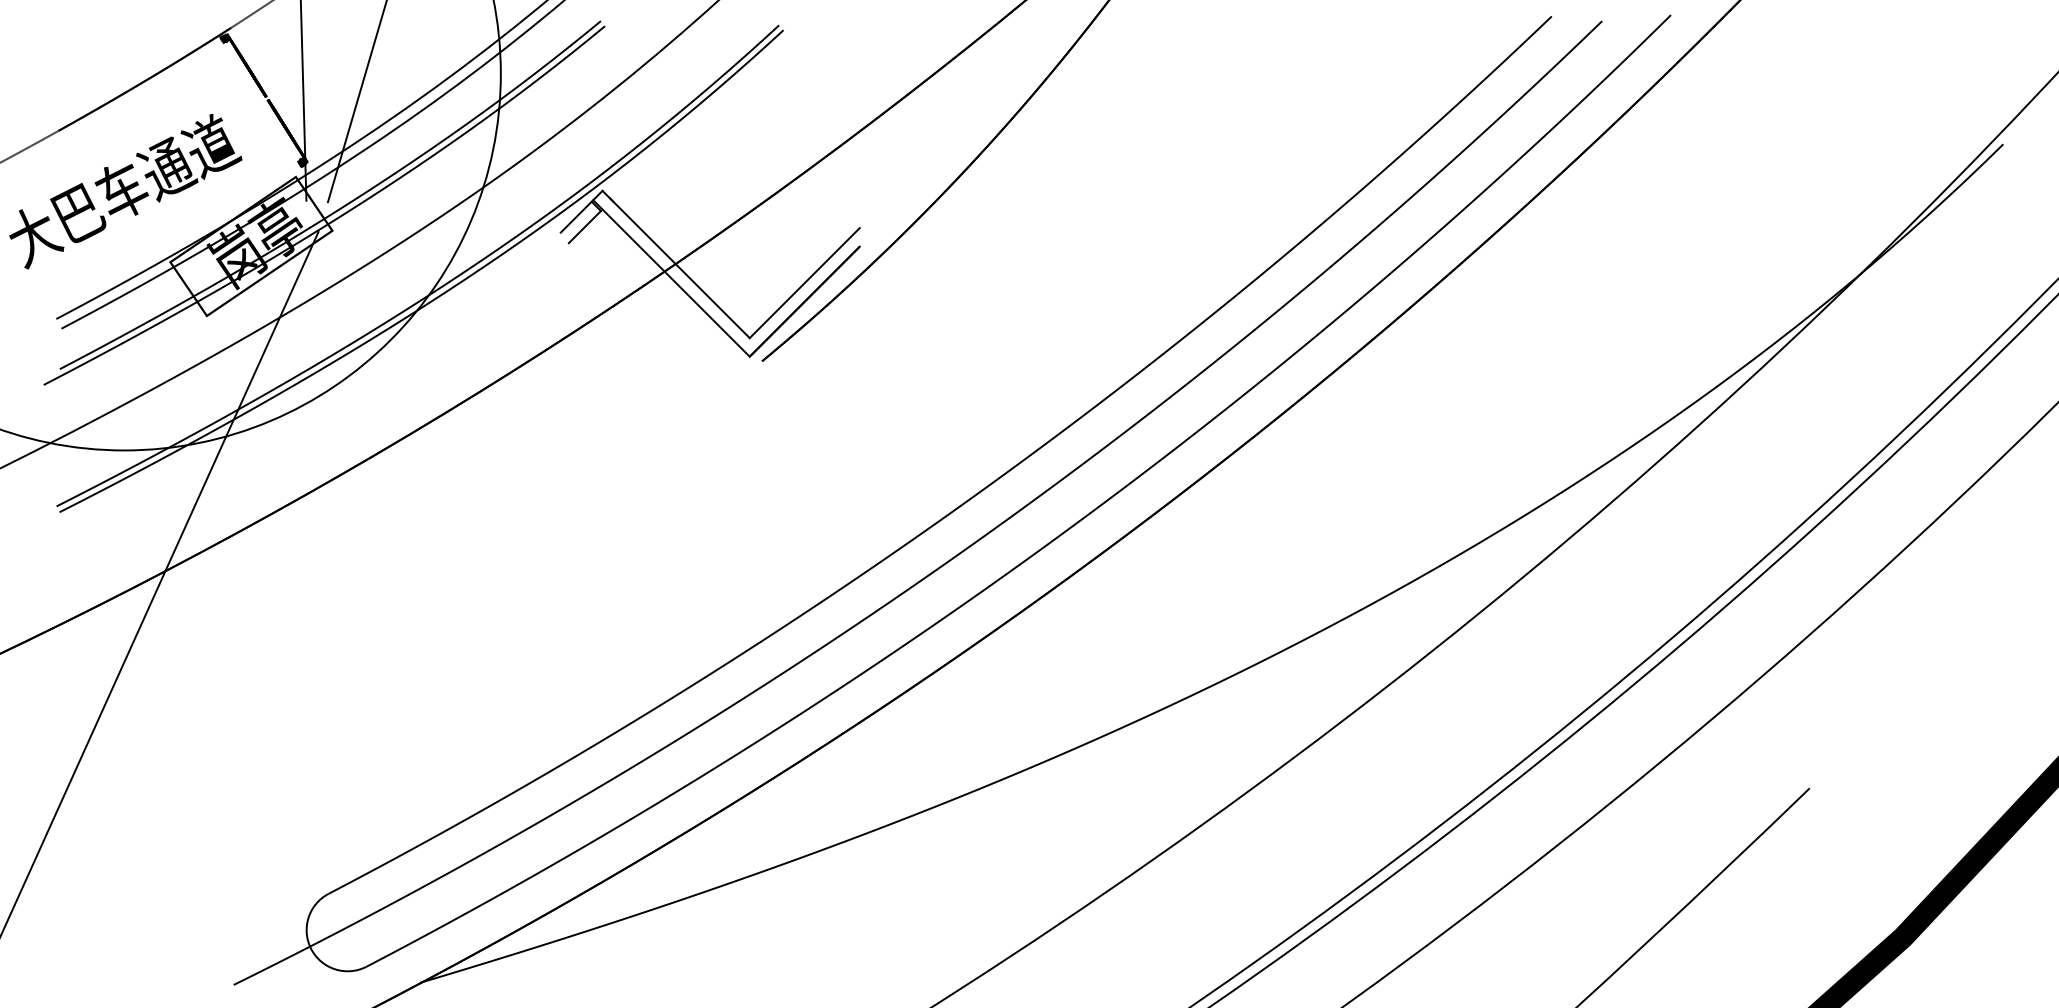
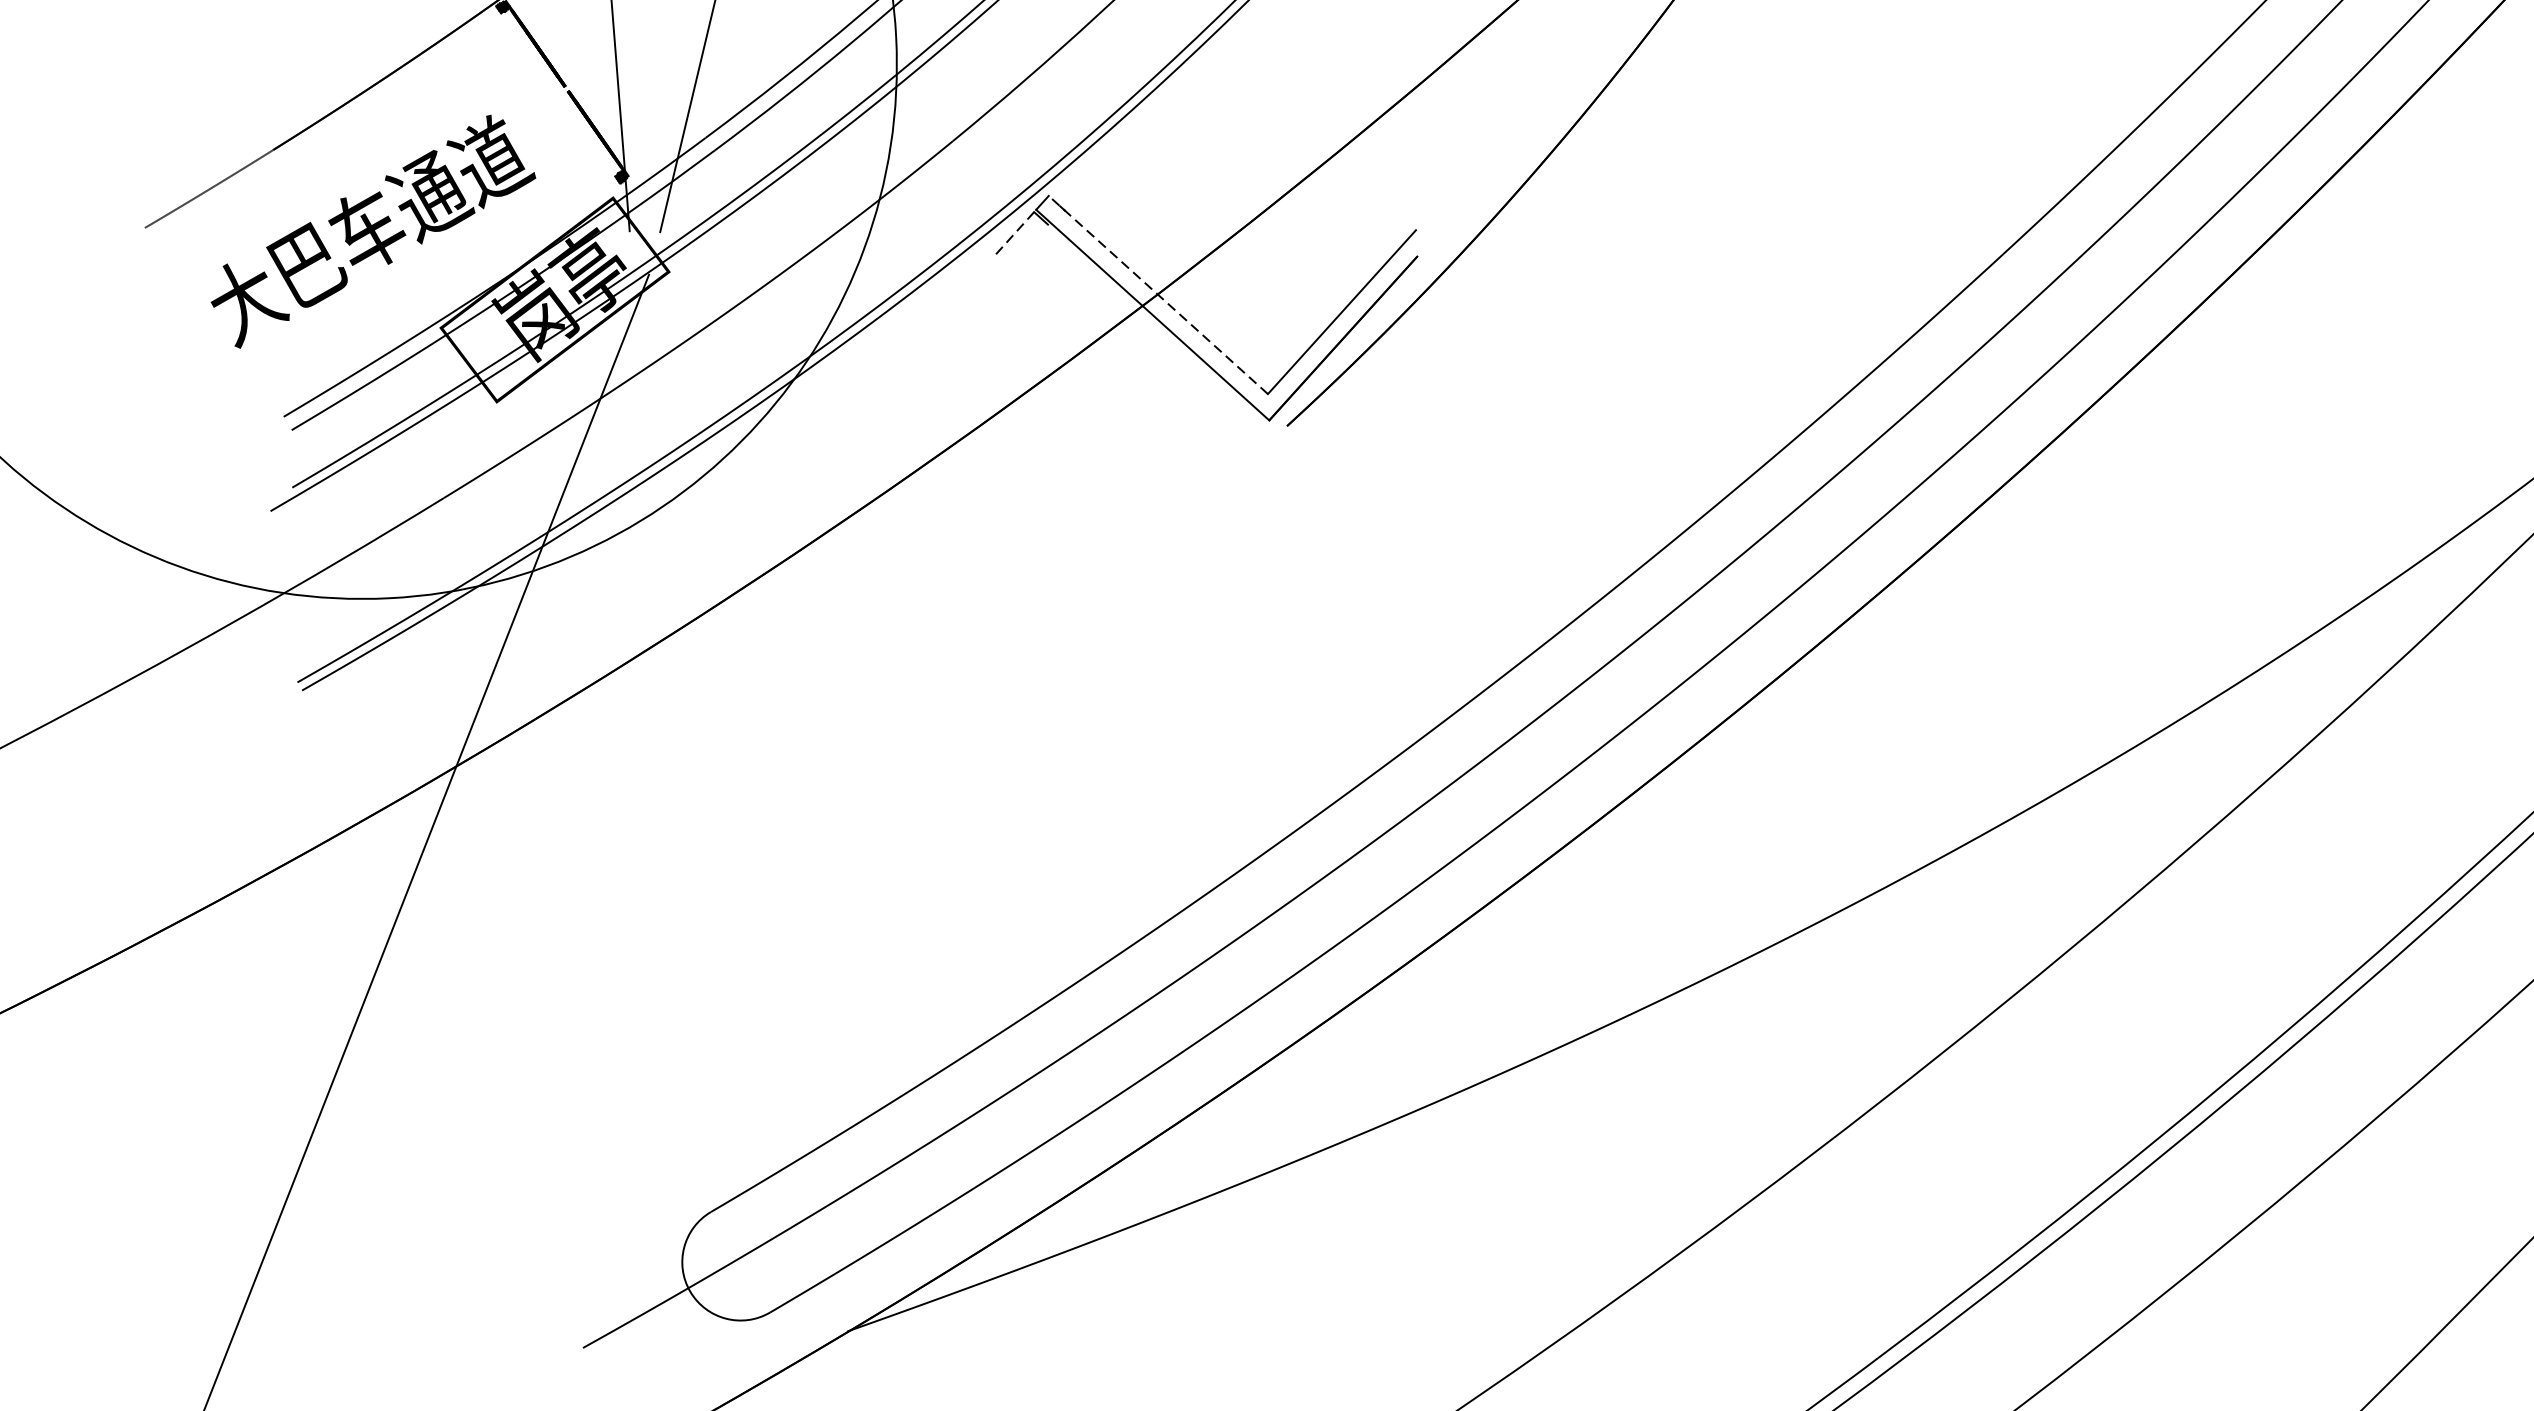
line: (576, 217) -> (1013, 235), solid -> dashed
line: (584, 227) -> (1025, 249), removed
line: (675, 264) -> (1157, 295), solid -> dashed

